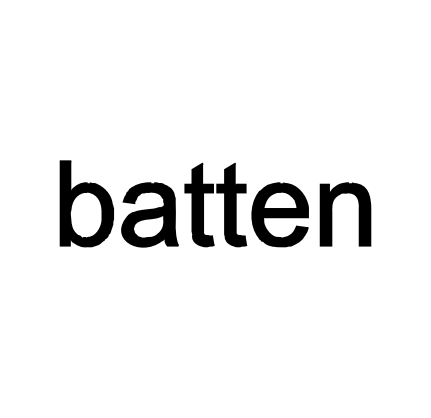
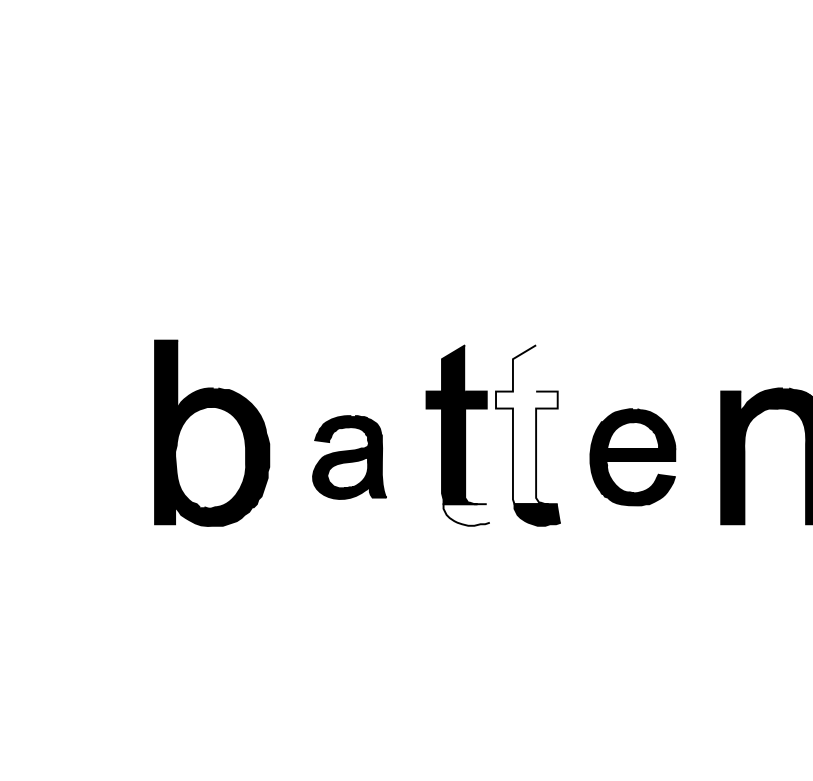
fill: (231, 199) -> (526, 423), removed
part: (149, 214) -> (348, 456), size x0.6
part: (279, 214) -> (631, 456), size x0.7
fill: (203, 241) -> (466, 515), removed

